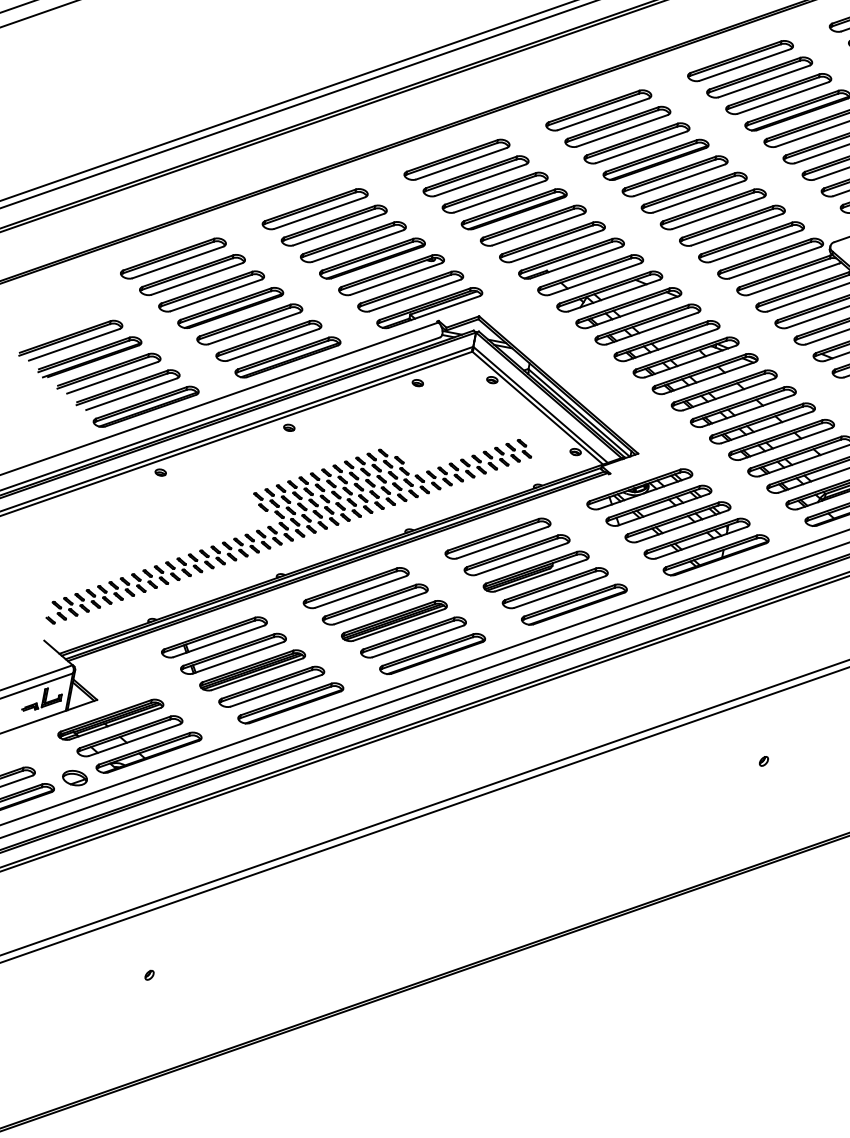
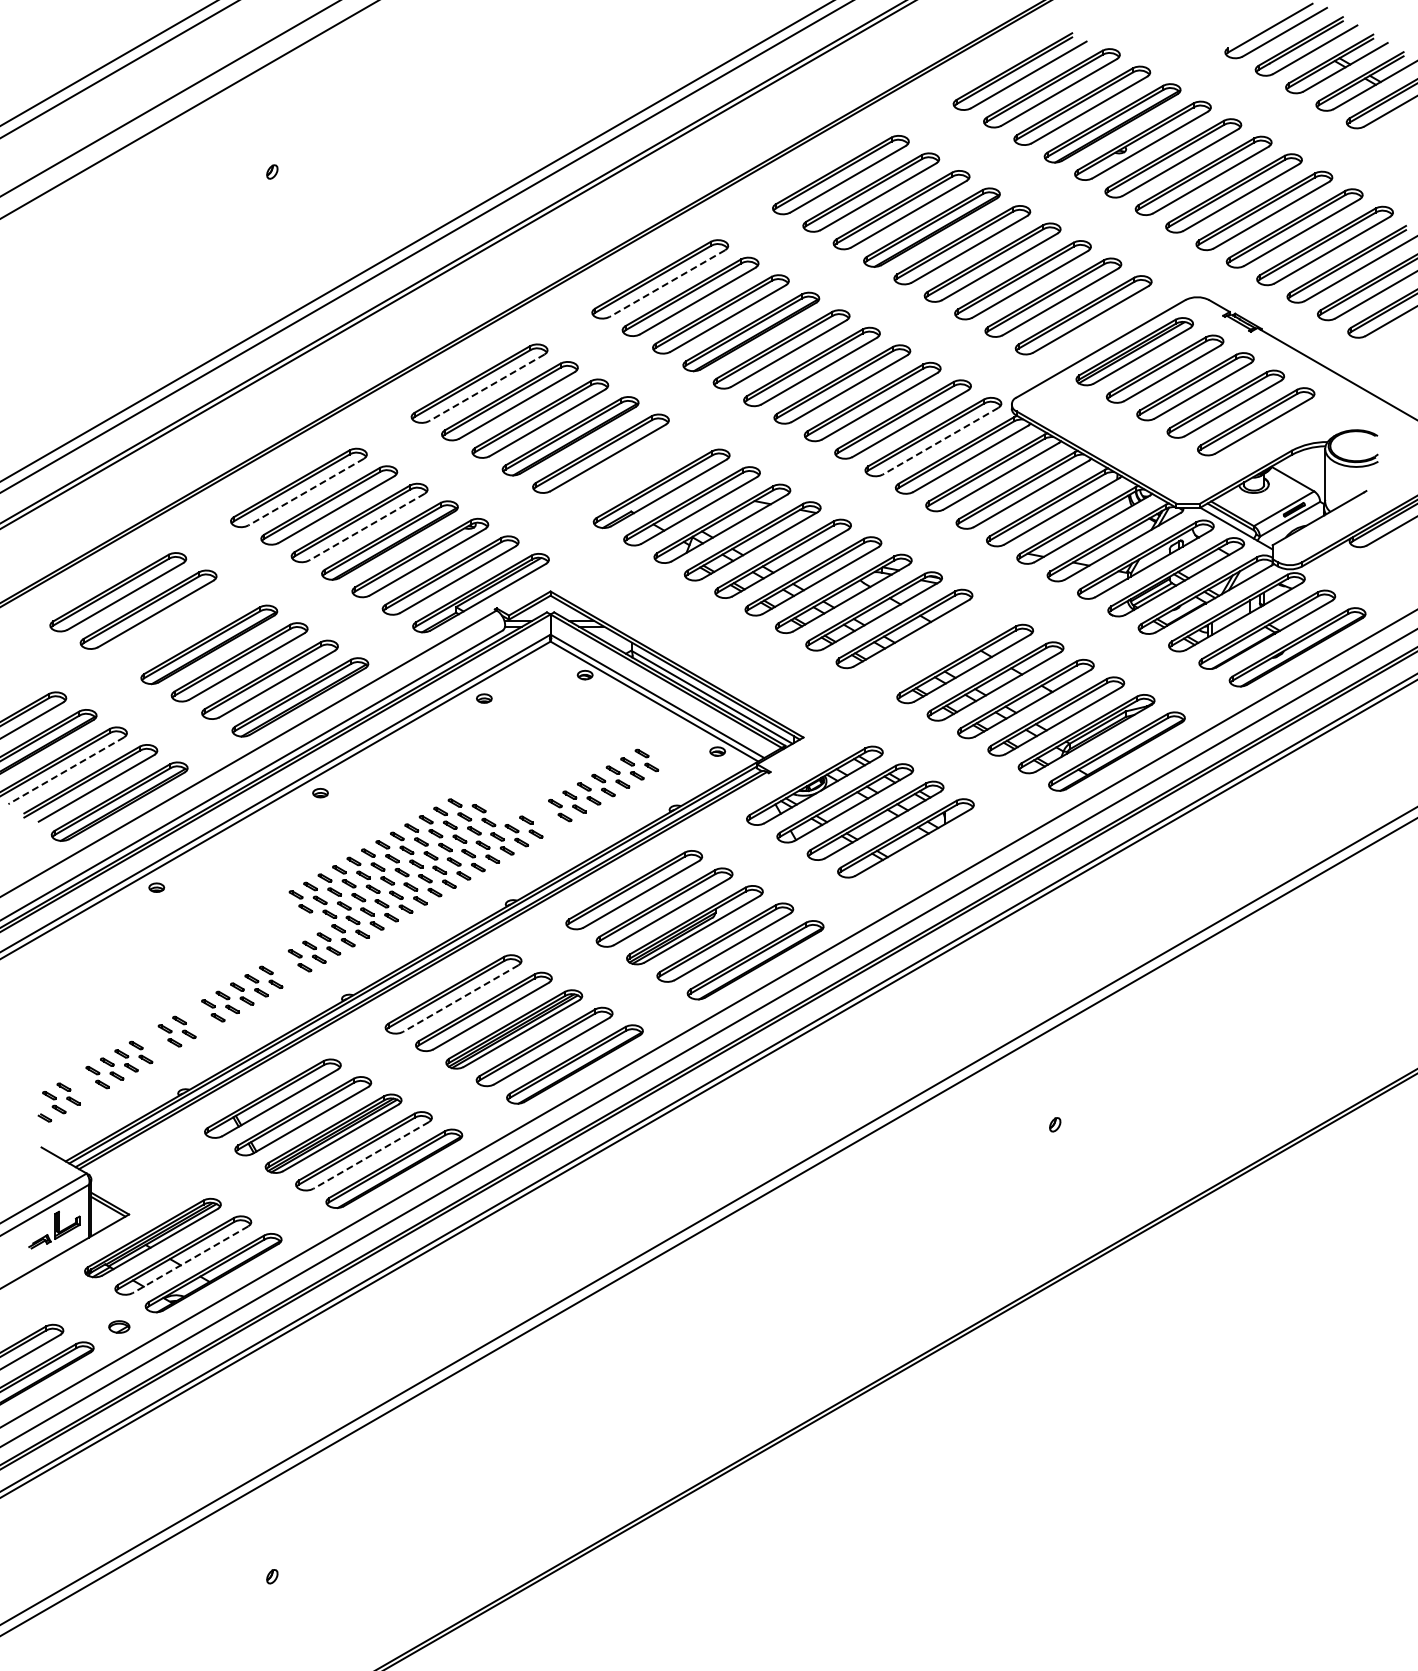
line: (603, 114) -> (667, 283), solid -> dashed
line: (461, 163) -> (486, 387), solid -> dashed
line: (319, 213) -> (306, 492), solid -> dashed
part: (552, 242) -> (631, 471), removed
line: (357, 246) -> (366, 527), solid -> dashed
line: (775, 262) -> (940, 441), solid -> dashed
part: (211, 291) -> (178, 627), removed
line: (112, 377) -> (66, 770), solid -> dashed
part: (743, 406) -> (934, 646), removed
part: (444, 476) -> (545, 818), removed
part: (240, 547) -> (285, 968), removed
part: (716, 554) -> (936, 855), removed
part: (172, 570) -> (198, 1018), removed
part: (138, 582) -> (155, 1043), removed
line: (360, 591) -> (460, 998), solid -> dashed
part: (82, 602) -> (83, 1085), removed
line: (276, 690) -> (371, 1155), solid -> dashed
line: (134, 740) -> (190, 1259), solid -> dashed
part: (75, 777) -> (119, 1326), size x0.6

